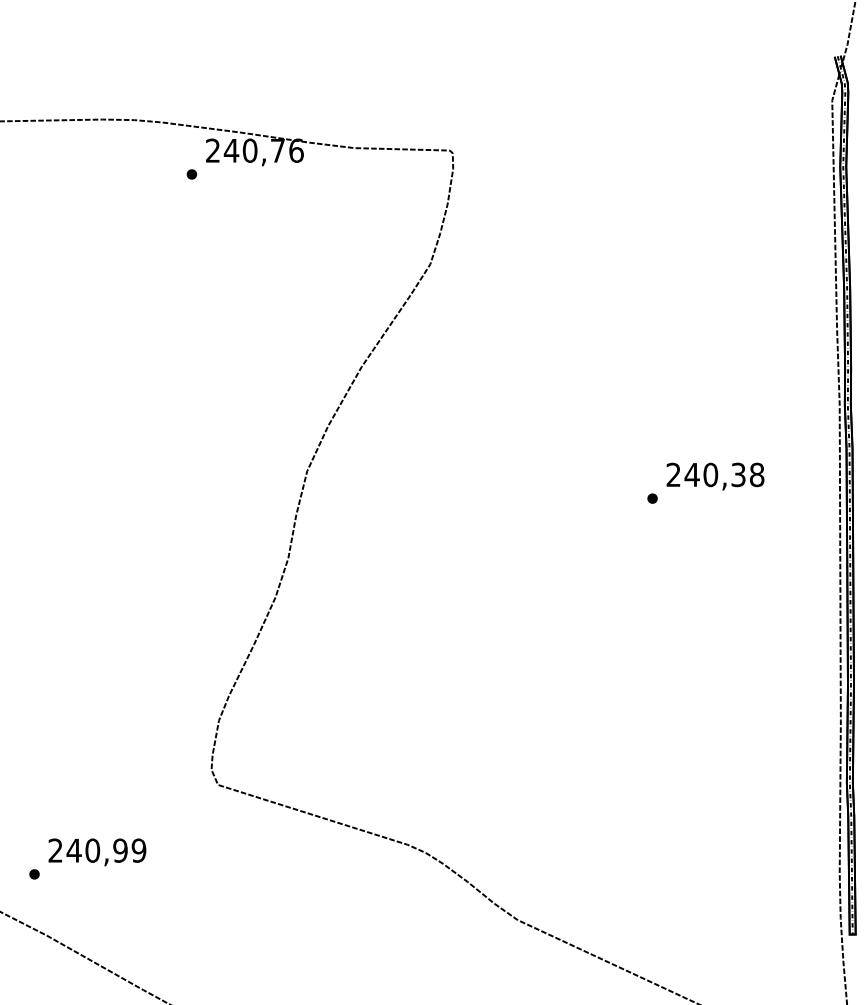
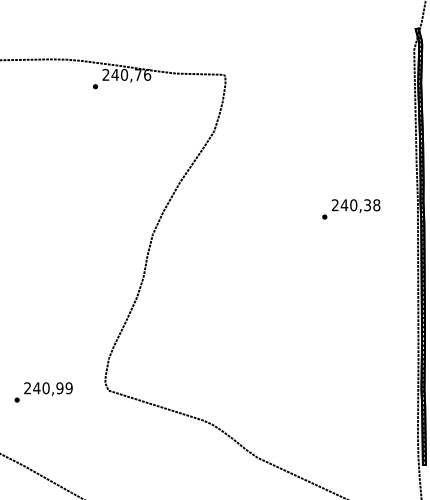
text: (706, 483) -> (351, 209), moved
text: (87, 859) -> (43, 392), moved

